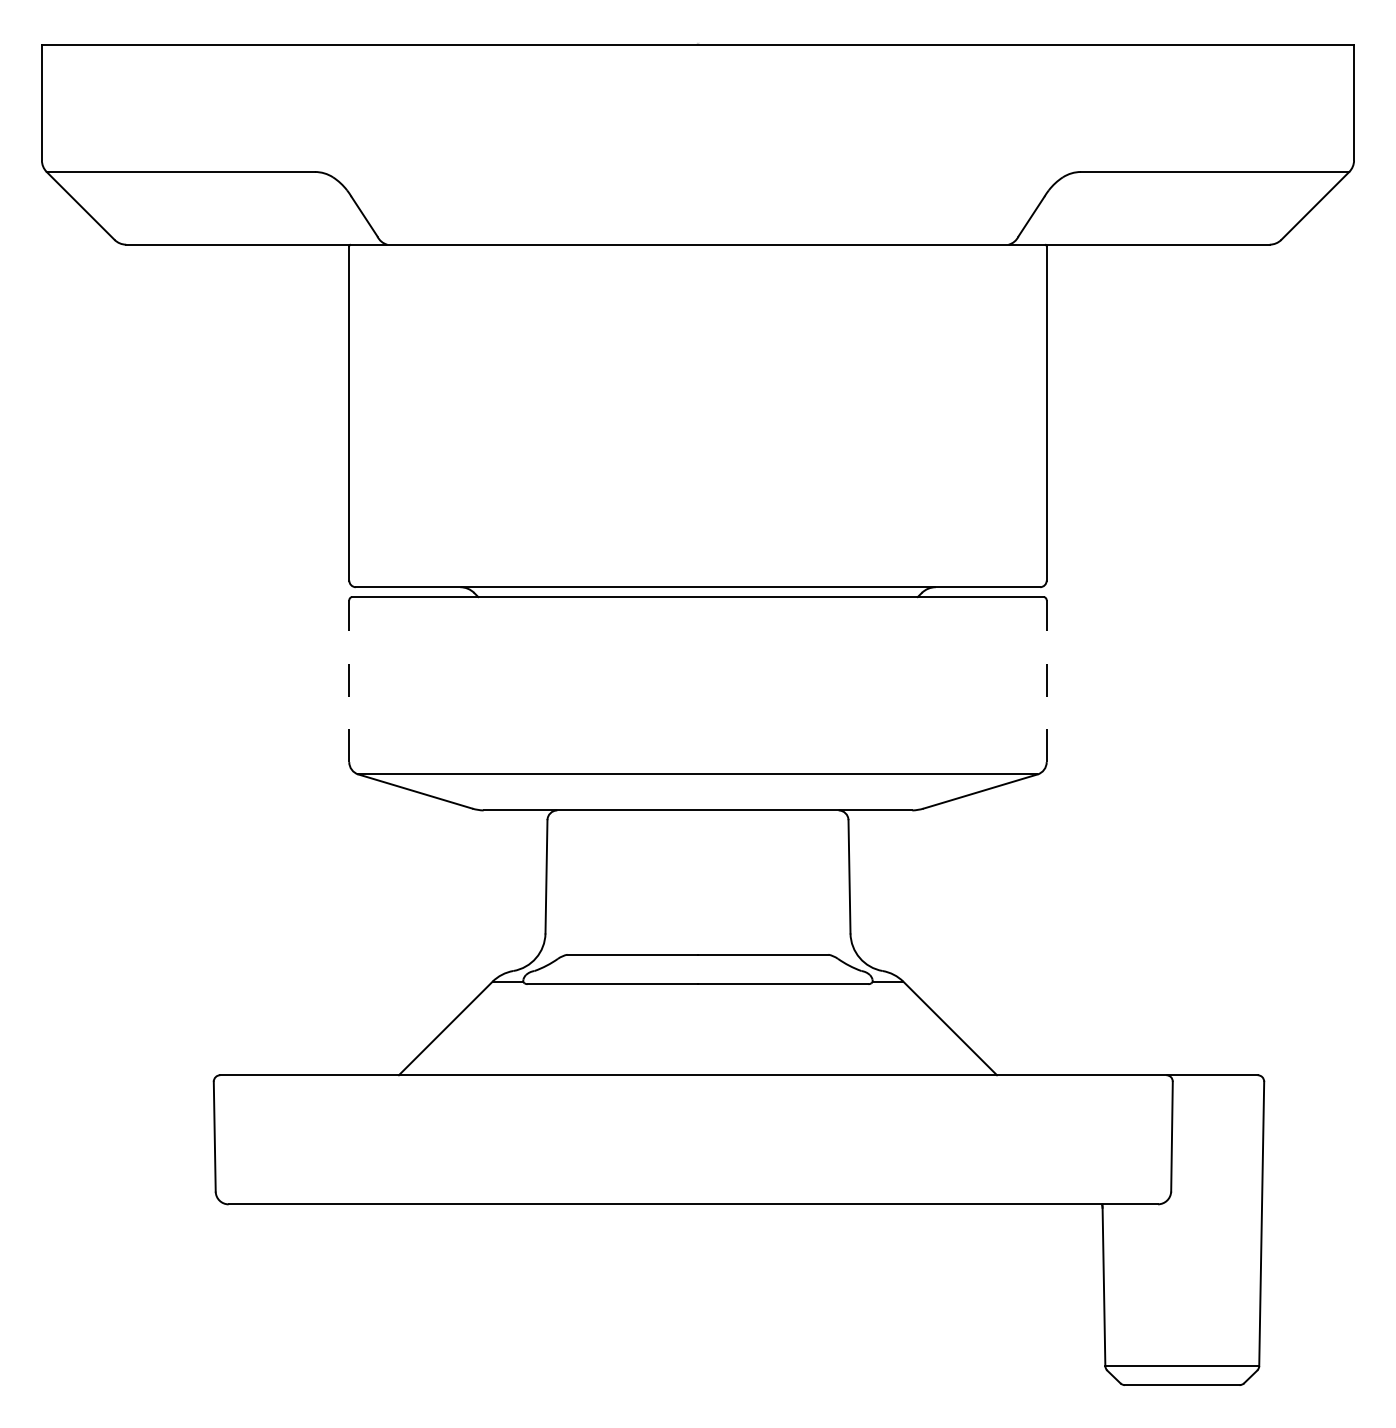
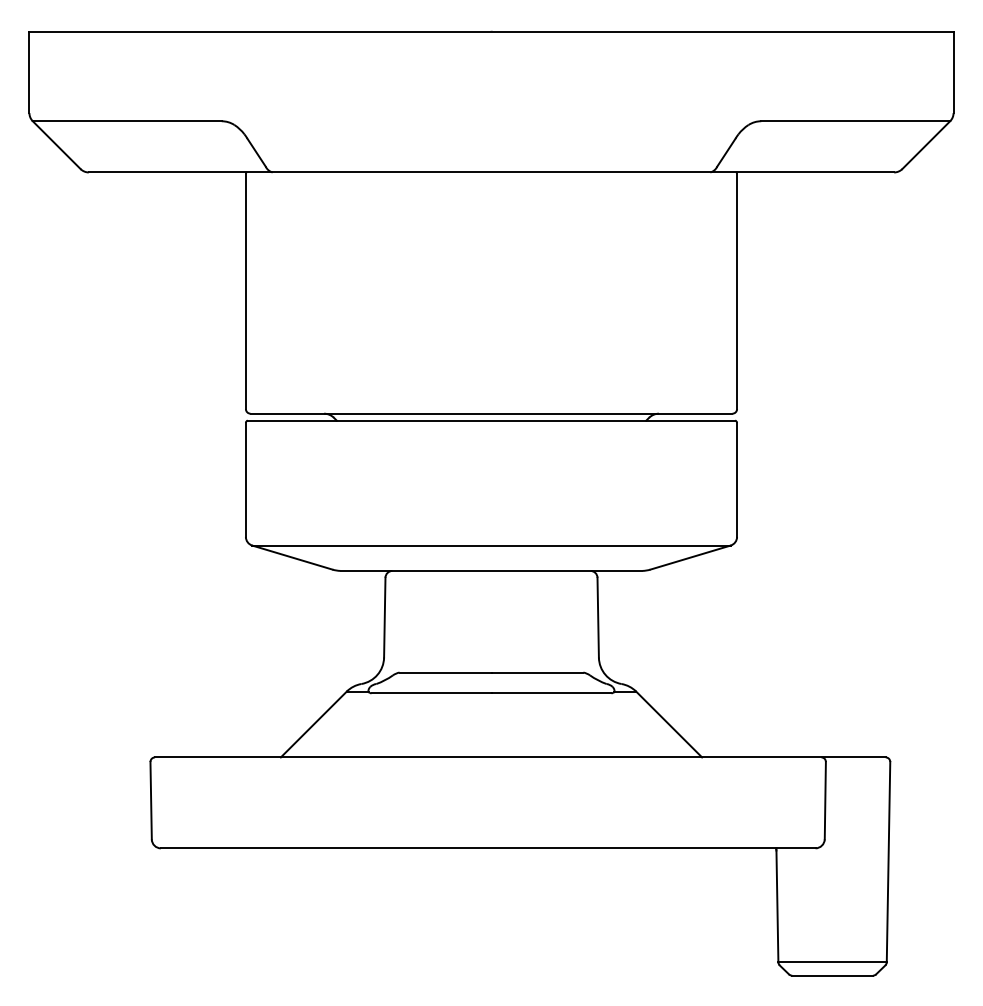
line: (349, 681) -> (246, 480), dashed -> solid
line: (1046, 681) -> (736, 480), dashed -> solid

